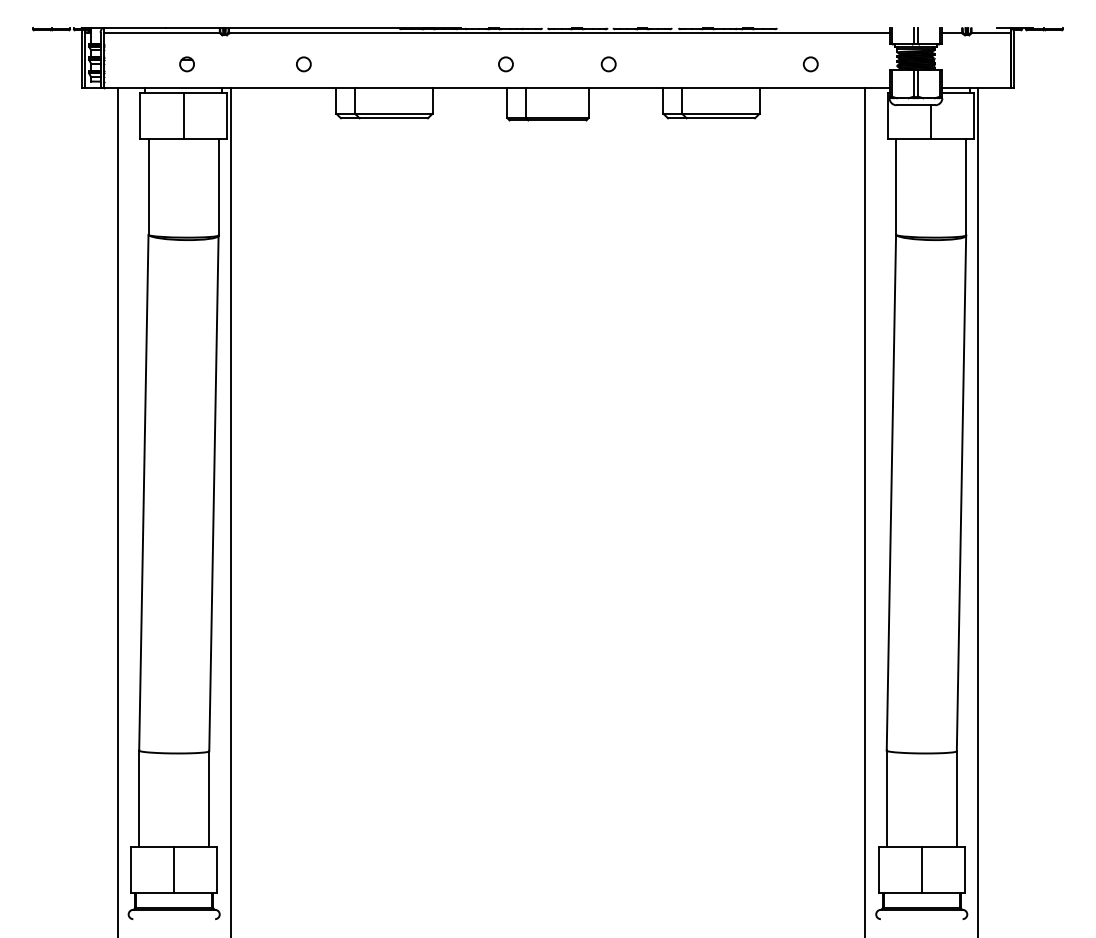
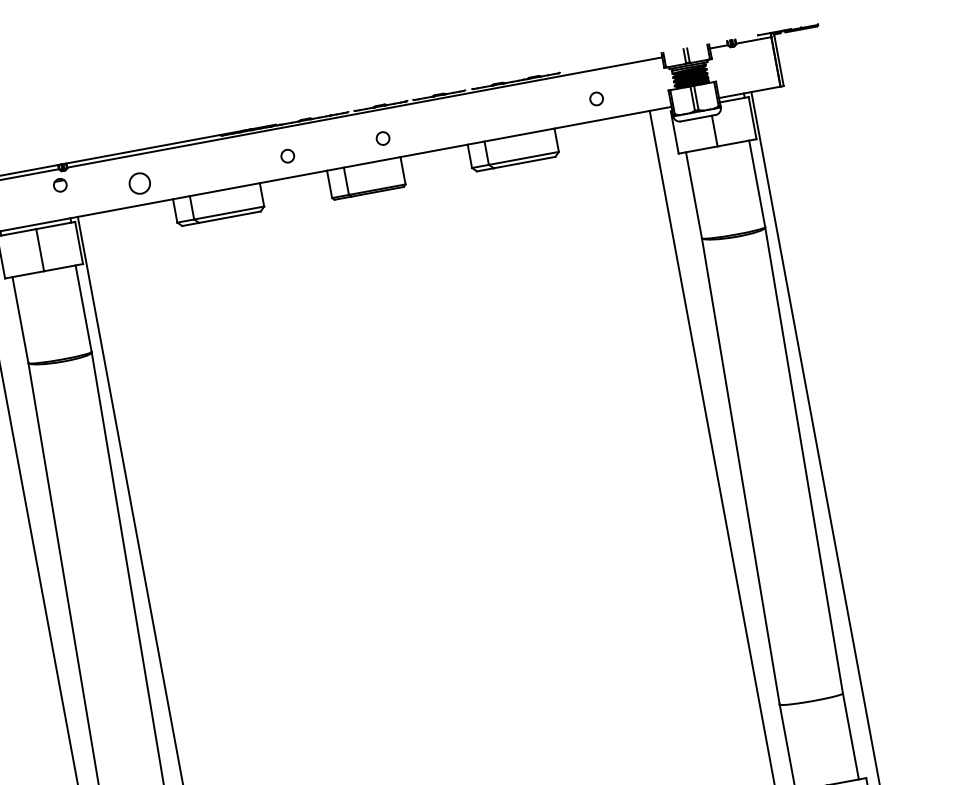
circle: (186, 64) -> (59, 185), moved
circle: (303, 64) -> (139, 183), size x1.6
circle: (505, 64) -> (287, 156), moved
circle: (608, 64) -> (382, 138), moved

